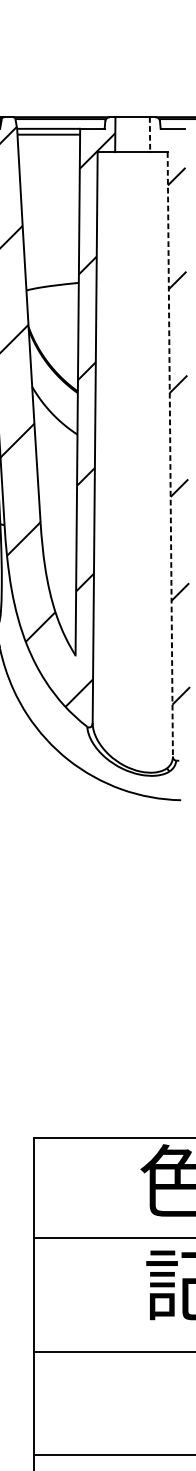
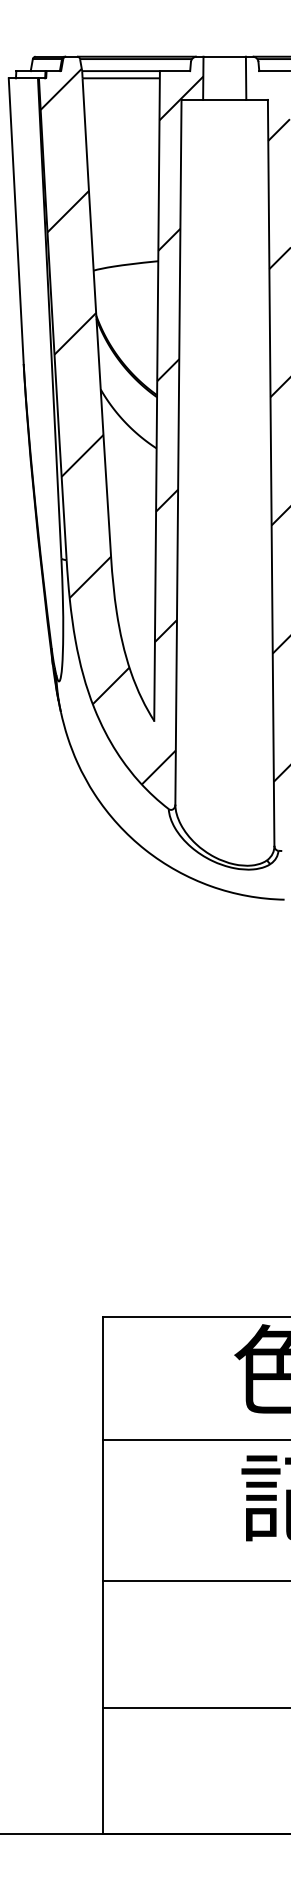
line: (150, 134) -> (246, 78), dashed -> solid
line: (170, 454) -> (271, 472), dashed -> solid

